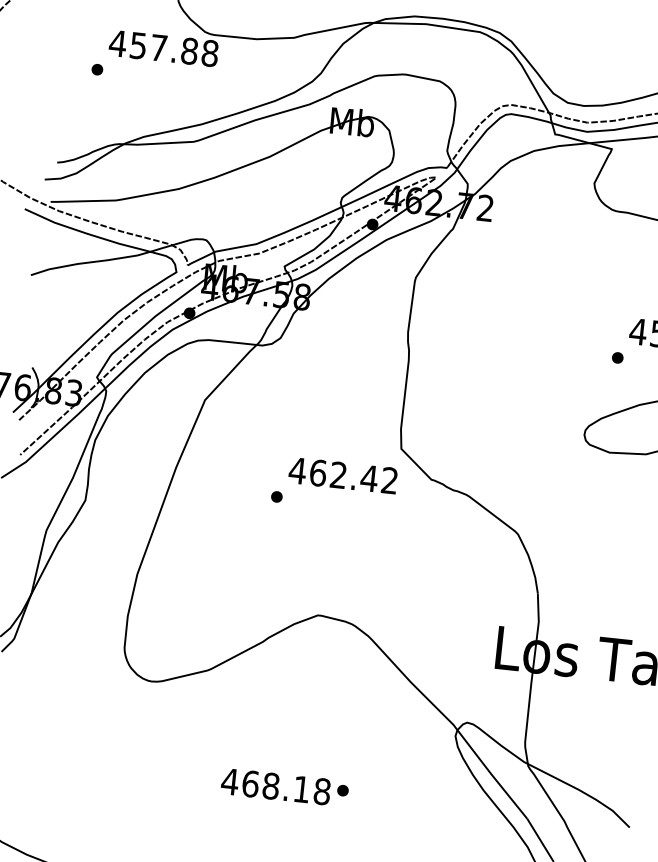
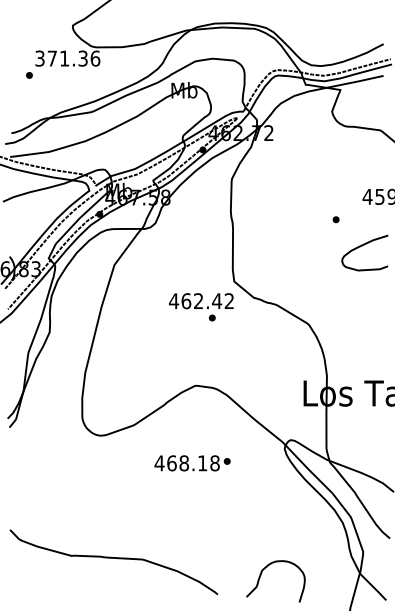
text: (163, 48) -> (67, 58), 457.88 -> 371.36
part: (616, 357) -> (335, 219), moved
part: (275, 495) -> (211, 317), moved
text: (284, 787) -> (192, 463), moved

